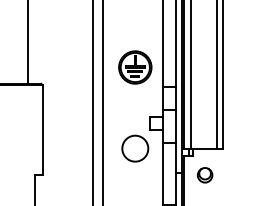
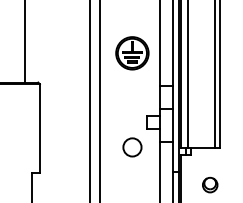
part: (135, 67) -> (132, 53), moved
circle: (135, 148) -> (132, 147), size x0.7
part: (204, 175) -> (209, 185), moved

